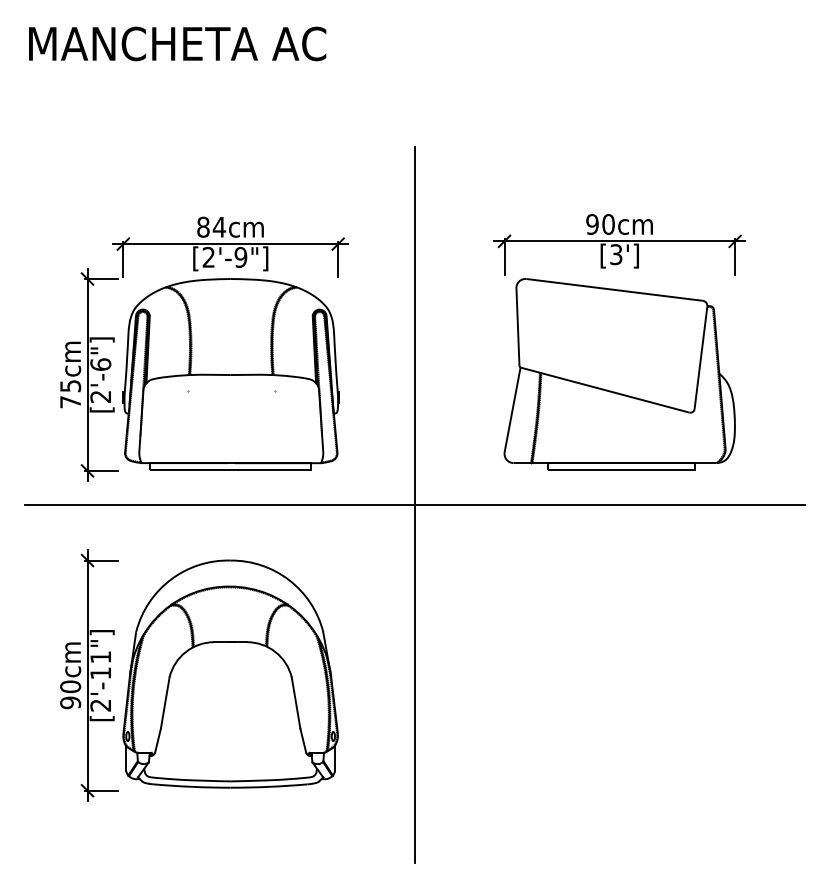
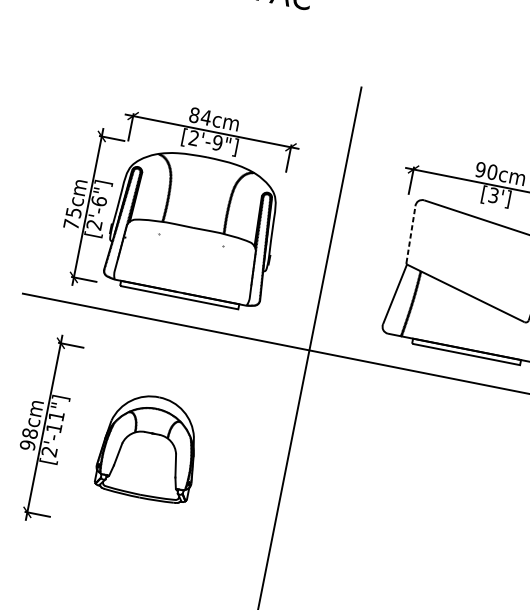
line: (517, 326) -> (410, 233), solid -> dashed
part: (230, 673) -> (149, 447), size x0.6
text: (70, 686) -> (30, 433), 90cm -> 98cm

